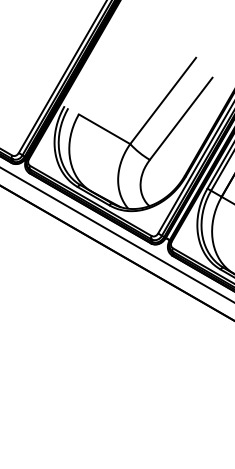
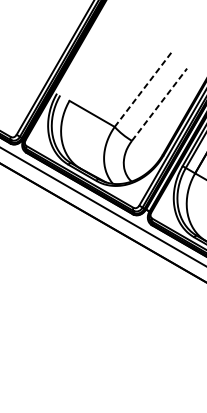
line: (163, 100) -> (143, 88), solid -> dashed
line: (181, 118) -> (159, 104), solid -> dashed

